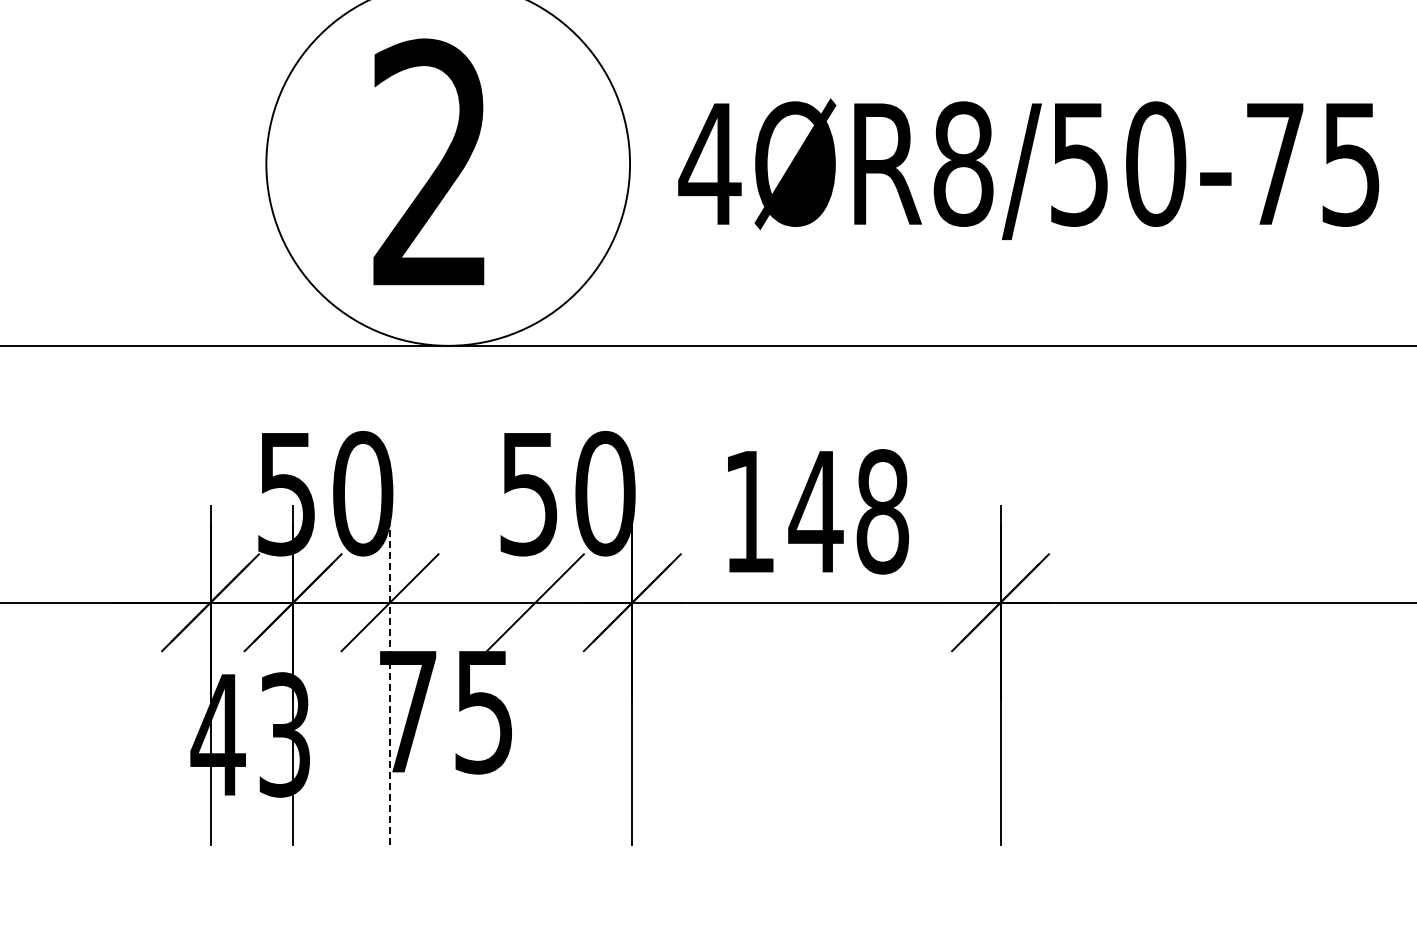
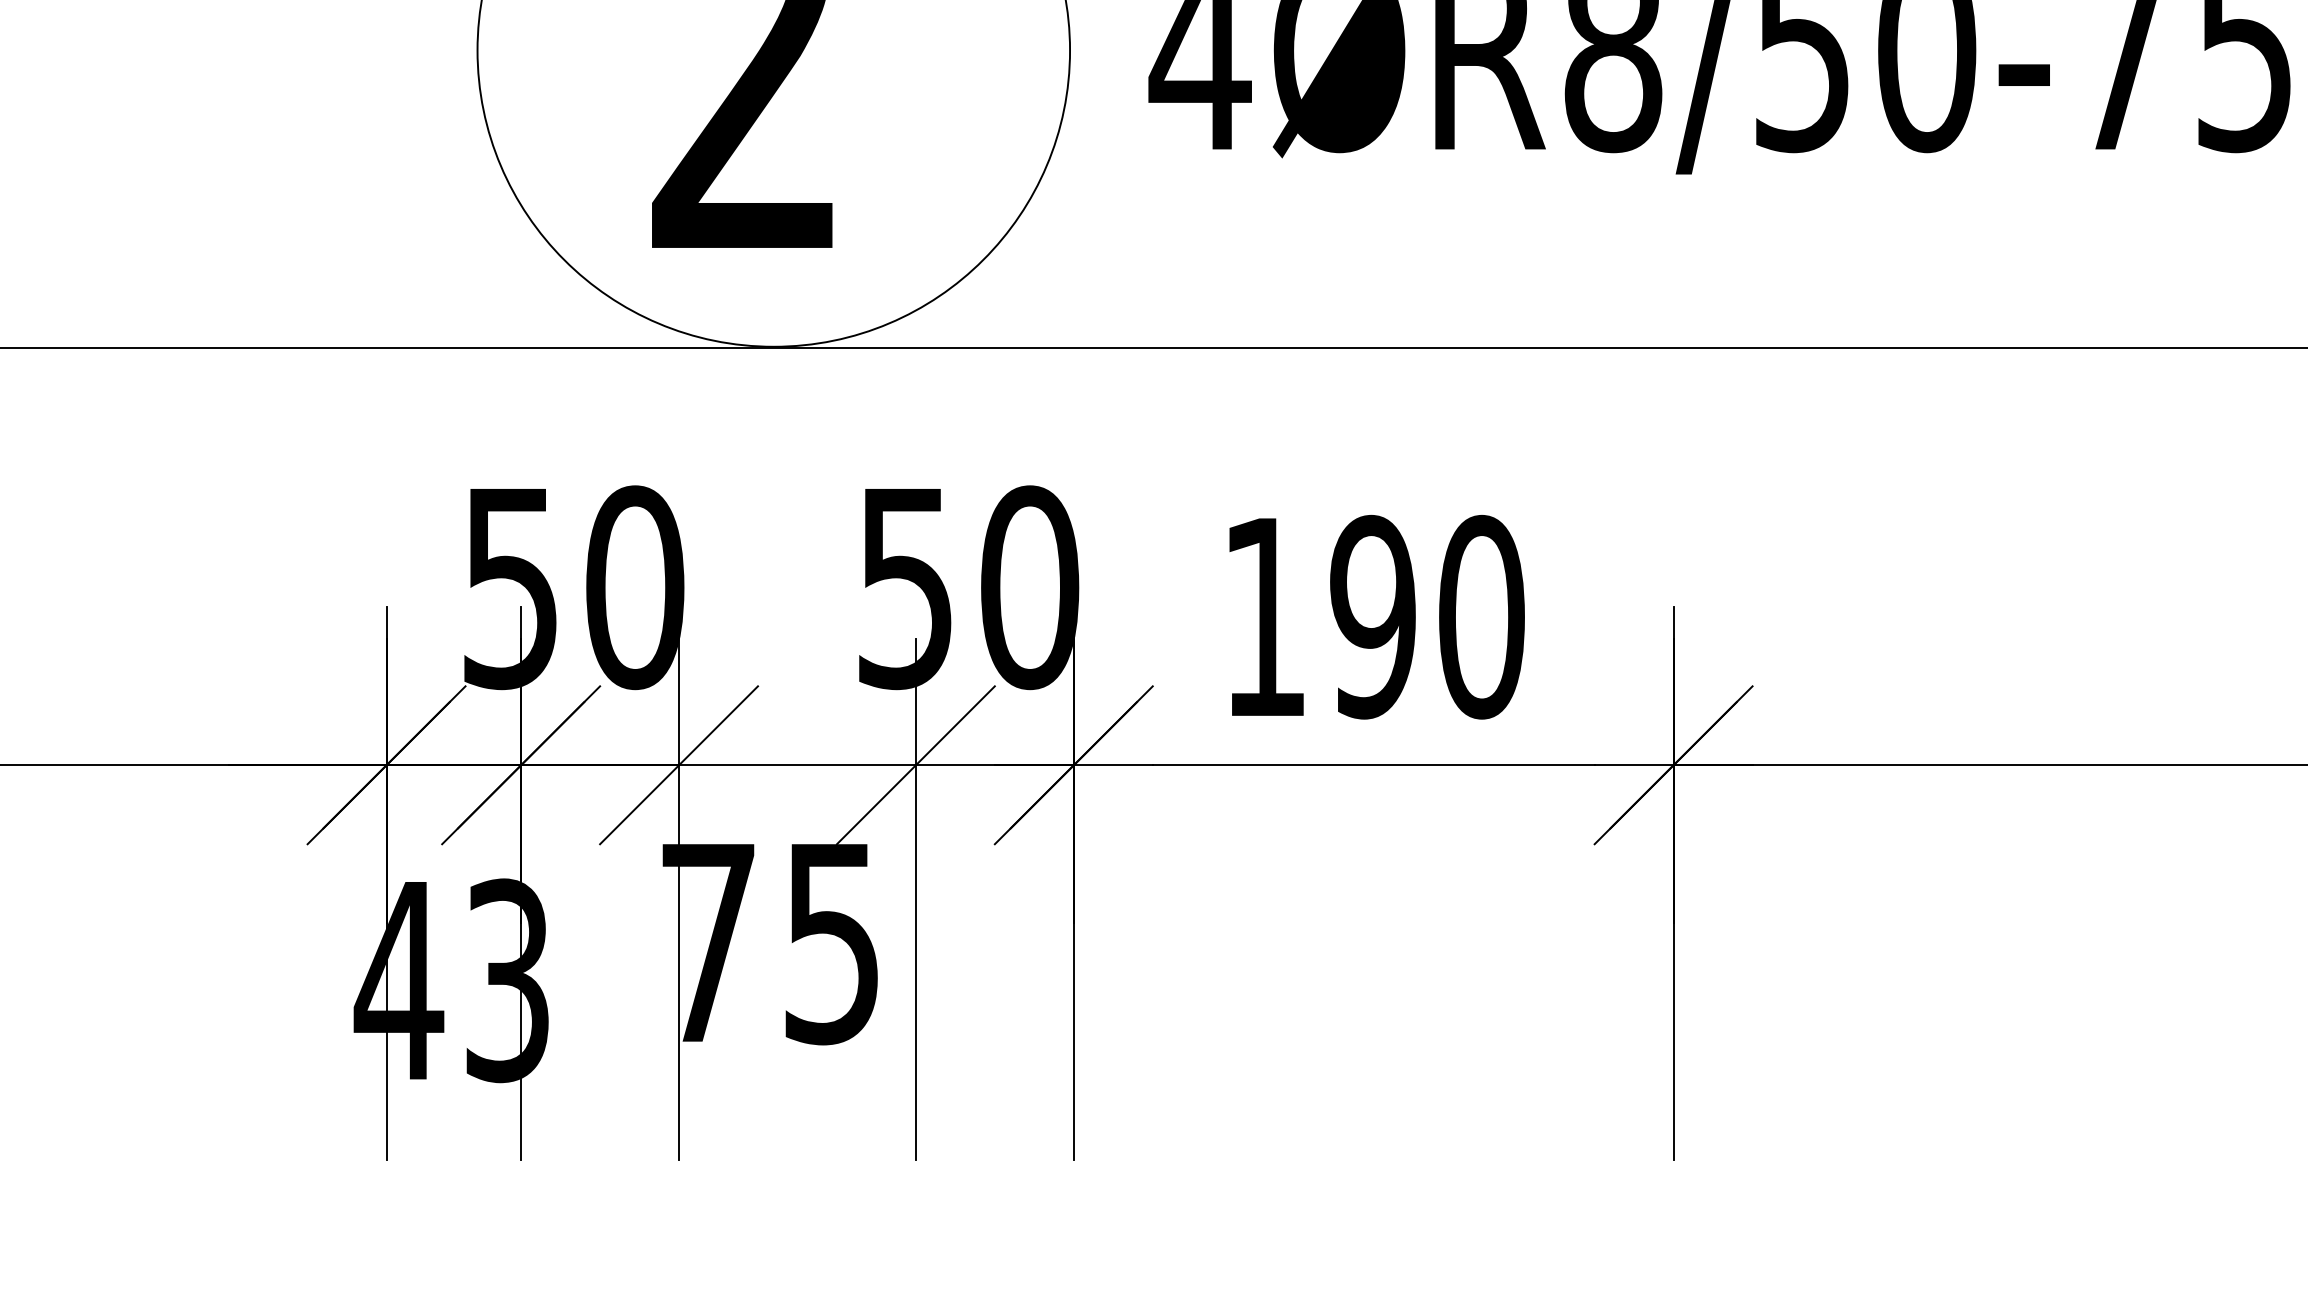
text: (848, 511) -> (1425, 616), 148 -> 190
line: (390, 685) -> (679, 900), dashed -> solid
line: (535, 685) -> (915, 900), added

